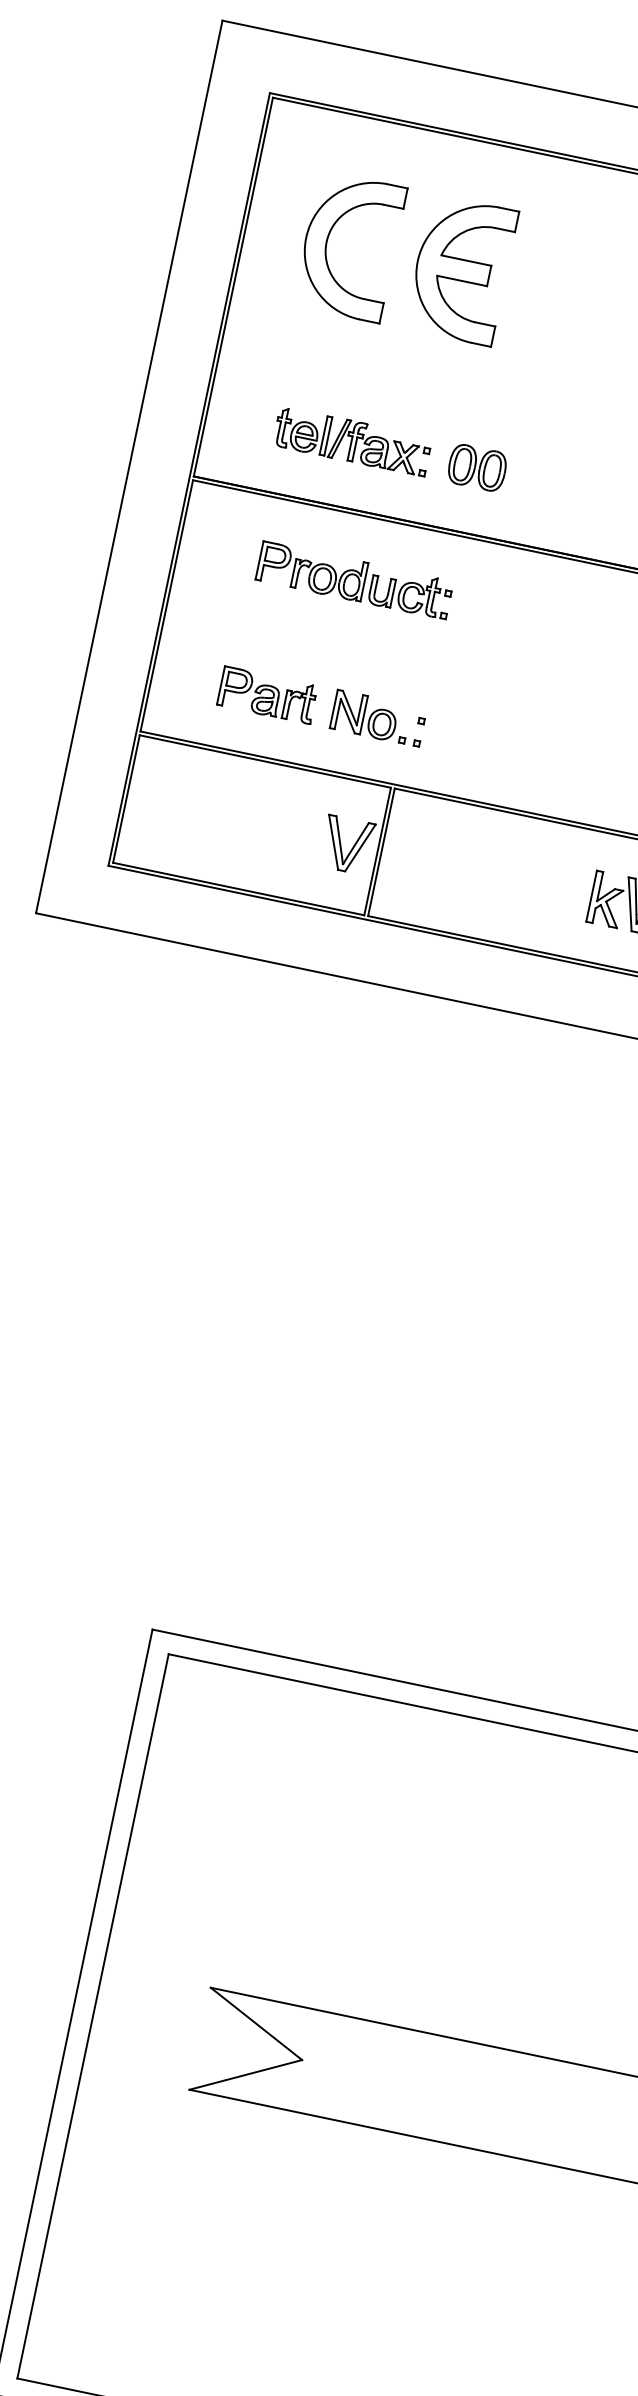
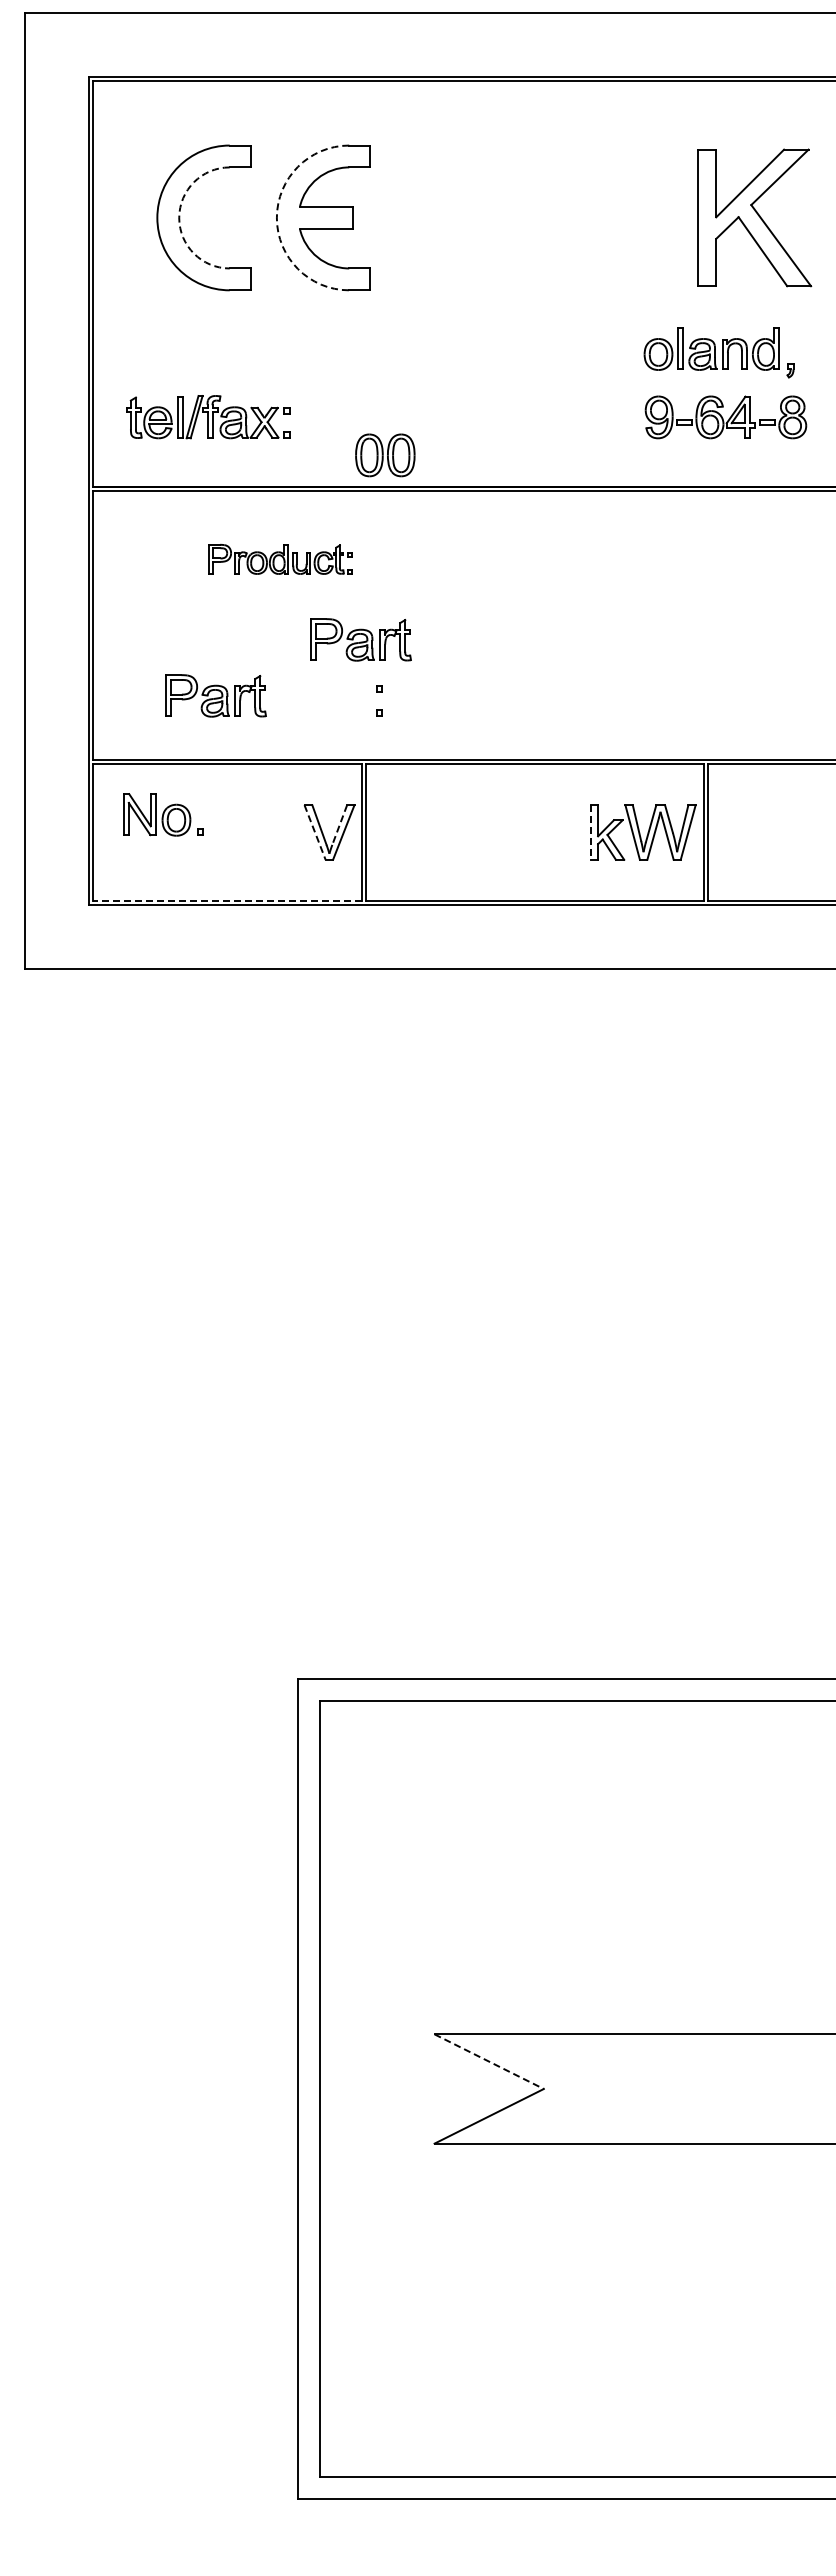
arc: (326, 241) -> (179, 217), solid -> dashed
arc: (417, 260) -> (276, 217), solid -> dashed
part: (352, 441) -> (208, 417), moved
part: (477, 468) -> (385, 455), moved
part: (354, 580) -> (280, 559), size x0.7
part: (413, 670) -> (360, 639), added
part: (371, 716) -> (163, 814), moved
line: (357, 840) -> (339, 825), solid -> dashed
line: (334, 842) -> (315, 832), solid -> dashed
line: (238, 888) -> (227, 900), solid -> dashed
line: (591, 897) -> (591, 833), solid -> dashed
line: (256, 2023) -> (489, 2061), solid -> dashed

